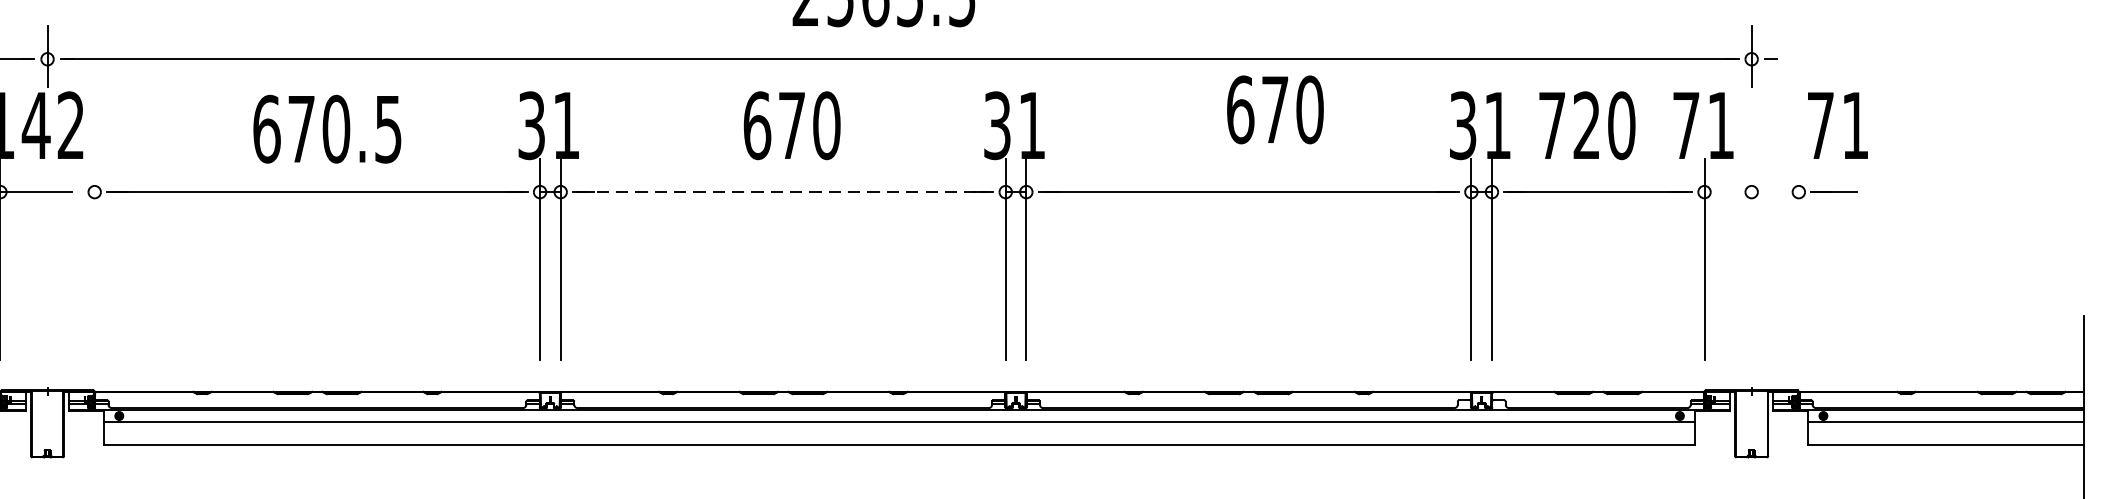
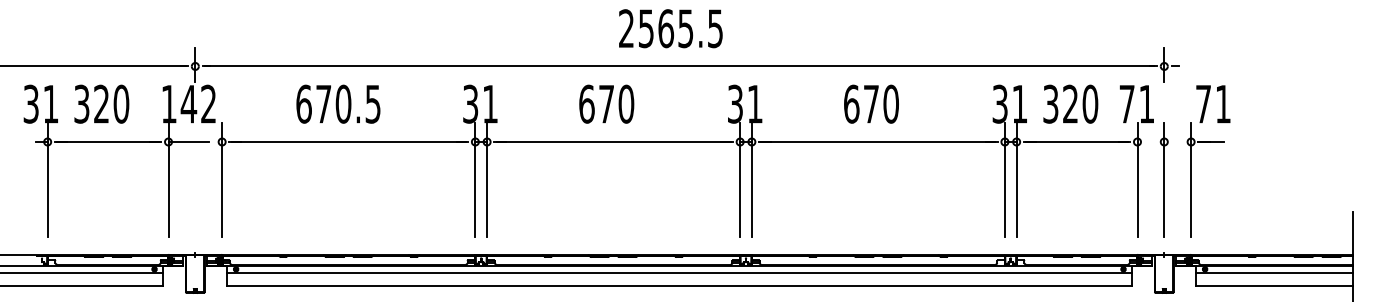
text: (1275, 108) -> (871, 103), moved
text: (791, 124) -> (606, 103), moved
text: (1551, 124) -> (1050, 103), 720 -> 320
text: (327, 127) -> (338, 103), moved
line: (784, 192) -> (614, 142), dashed -> solid
line: (95, 259) -> (222, 180), added
line: (1752, 259) -> (1164, 180), added
line: (1799, 259) -> (1191, 180), added

